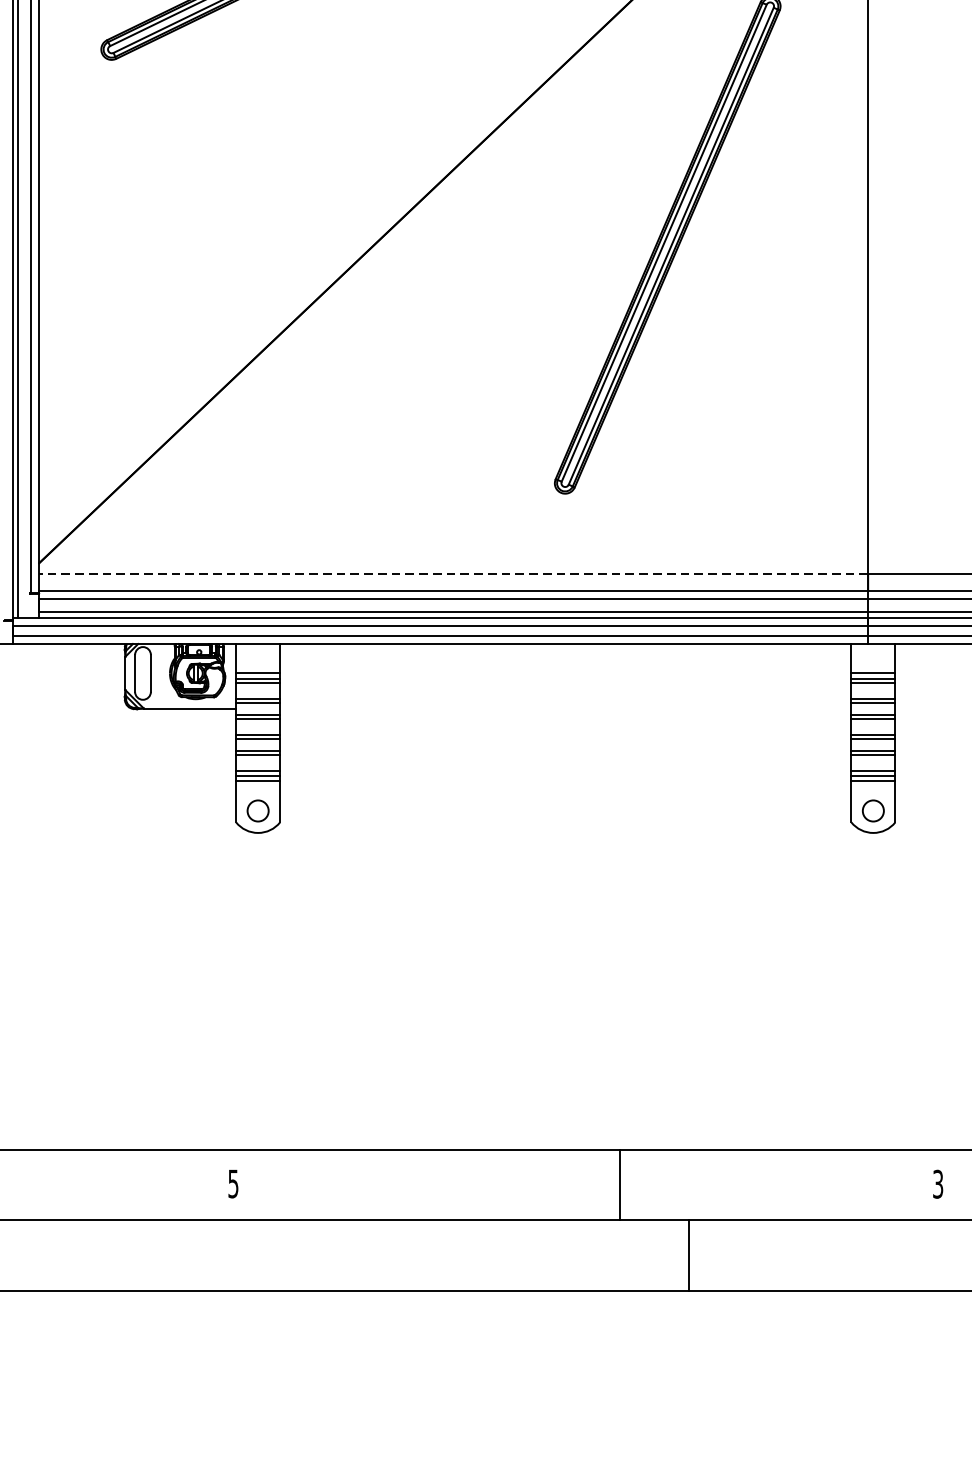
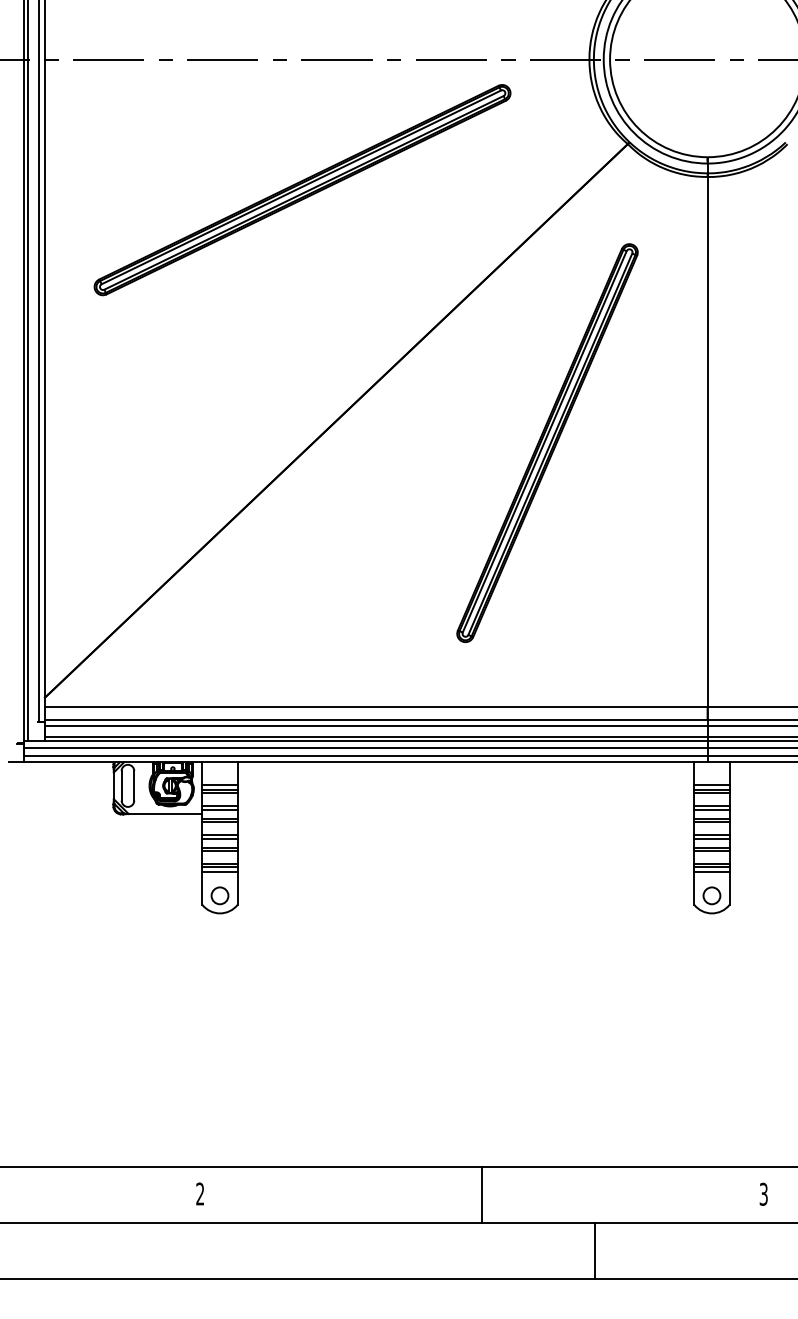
line: (452, 574) -> (375, 706), dashed -> solid
text: (233, 1183) -> (200, 1193), 5 -> 2
line: (620, 1184) -> (482, 1194), moved
line: (688, 1255) -> (594, 1251), moved

